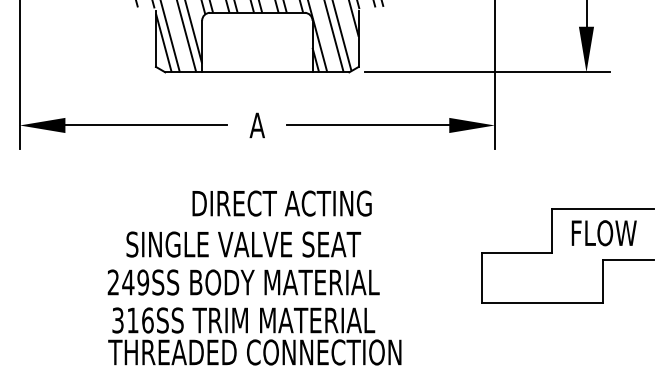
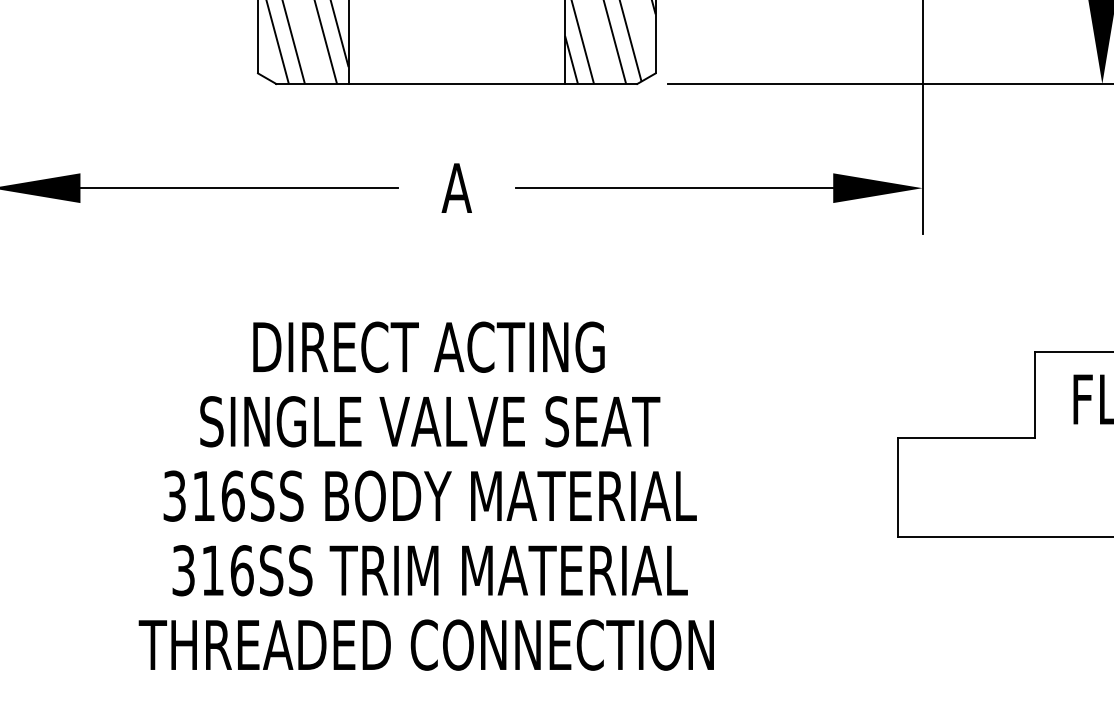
text: (281, 203) -> (427, 347), moved
text: (128, 282) -> (204, 496), 249SS -> 316SS
text: (254, 352) -> (425, 645), moved

